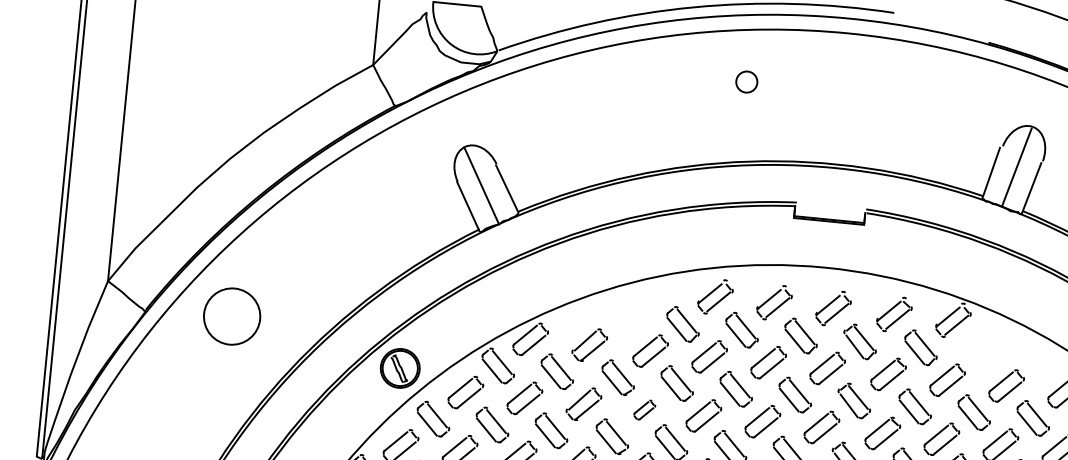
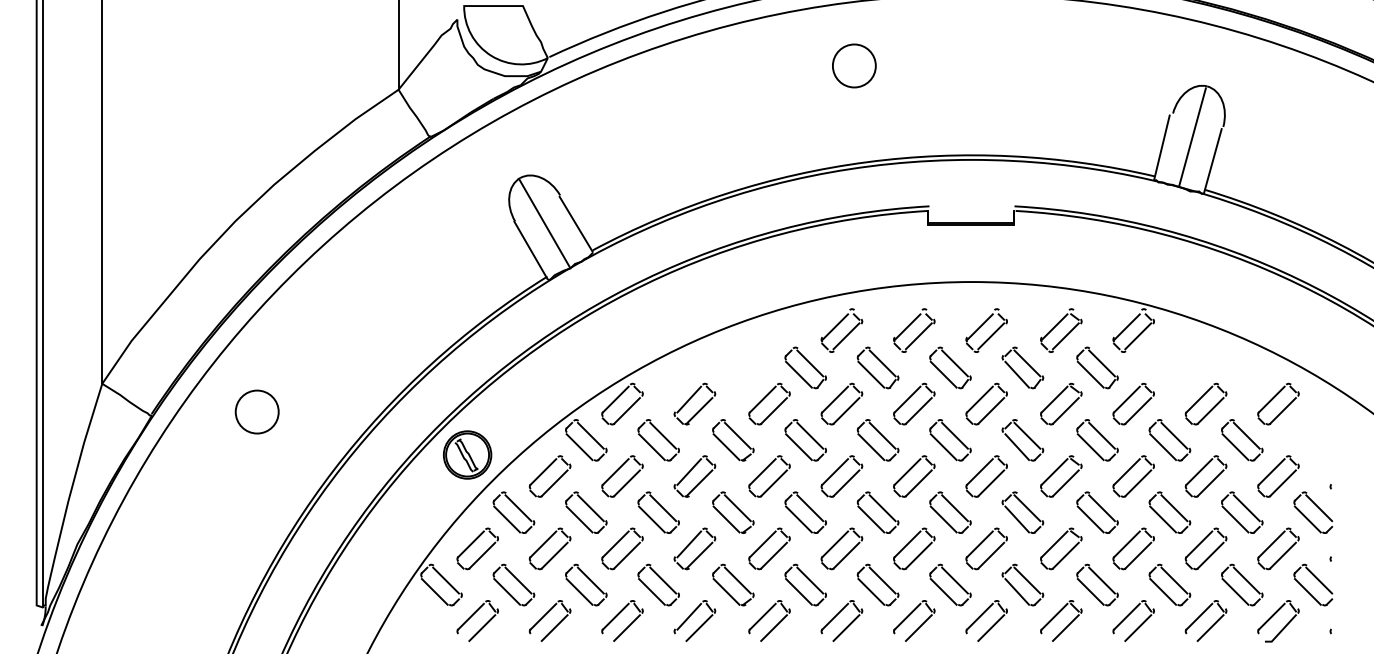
circle: (746, 81) -> (853, 65), size x1.67
circle: (231, 316) -> (256, 411), size x0.62
part: (644, 410) -> (769, 476), size x1.67

